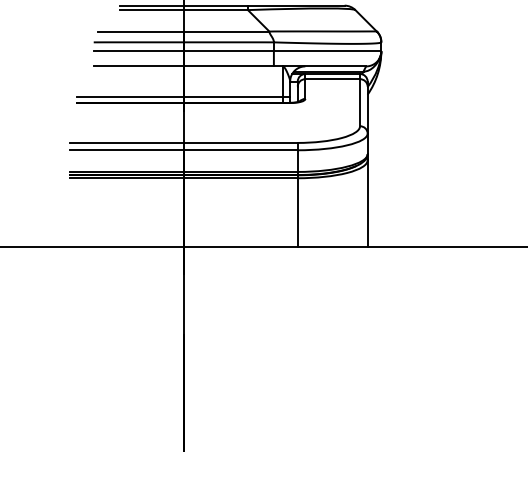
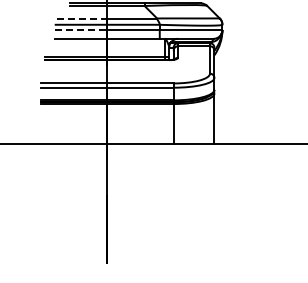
line: (141, 31) -> (82, 18), solid -> dashed
line: (139, 50) -> (81, 29), solid -> dashed

